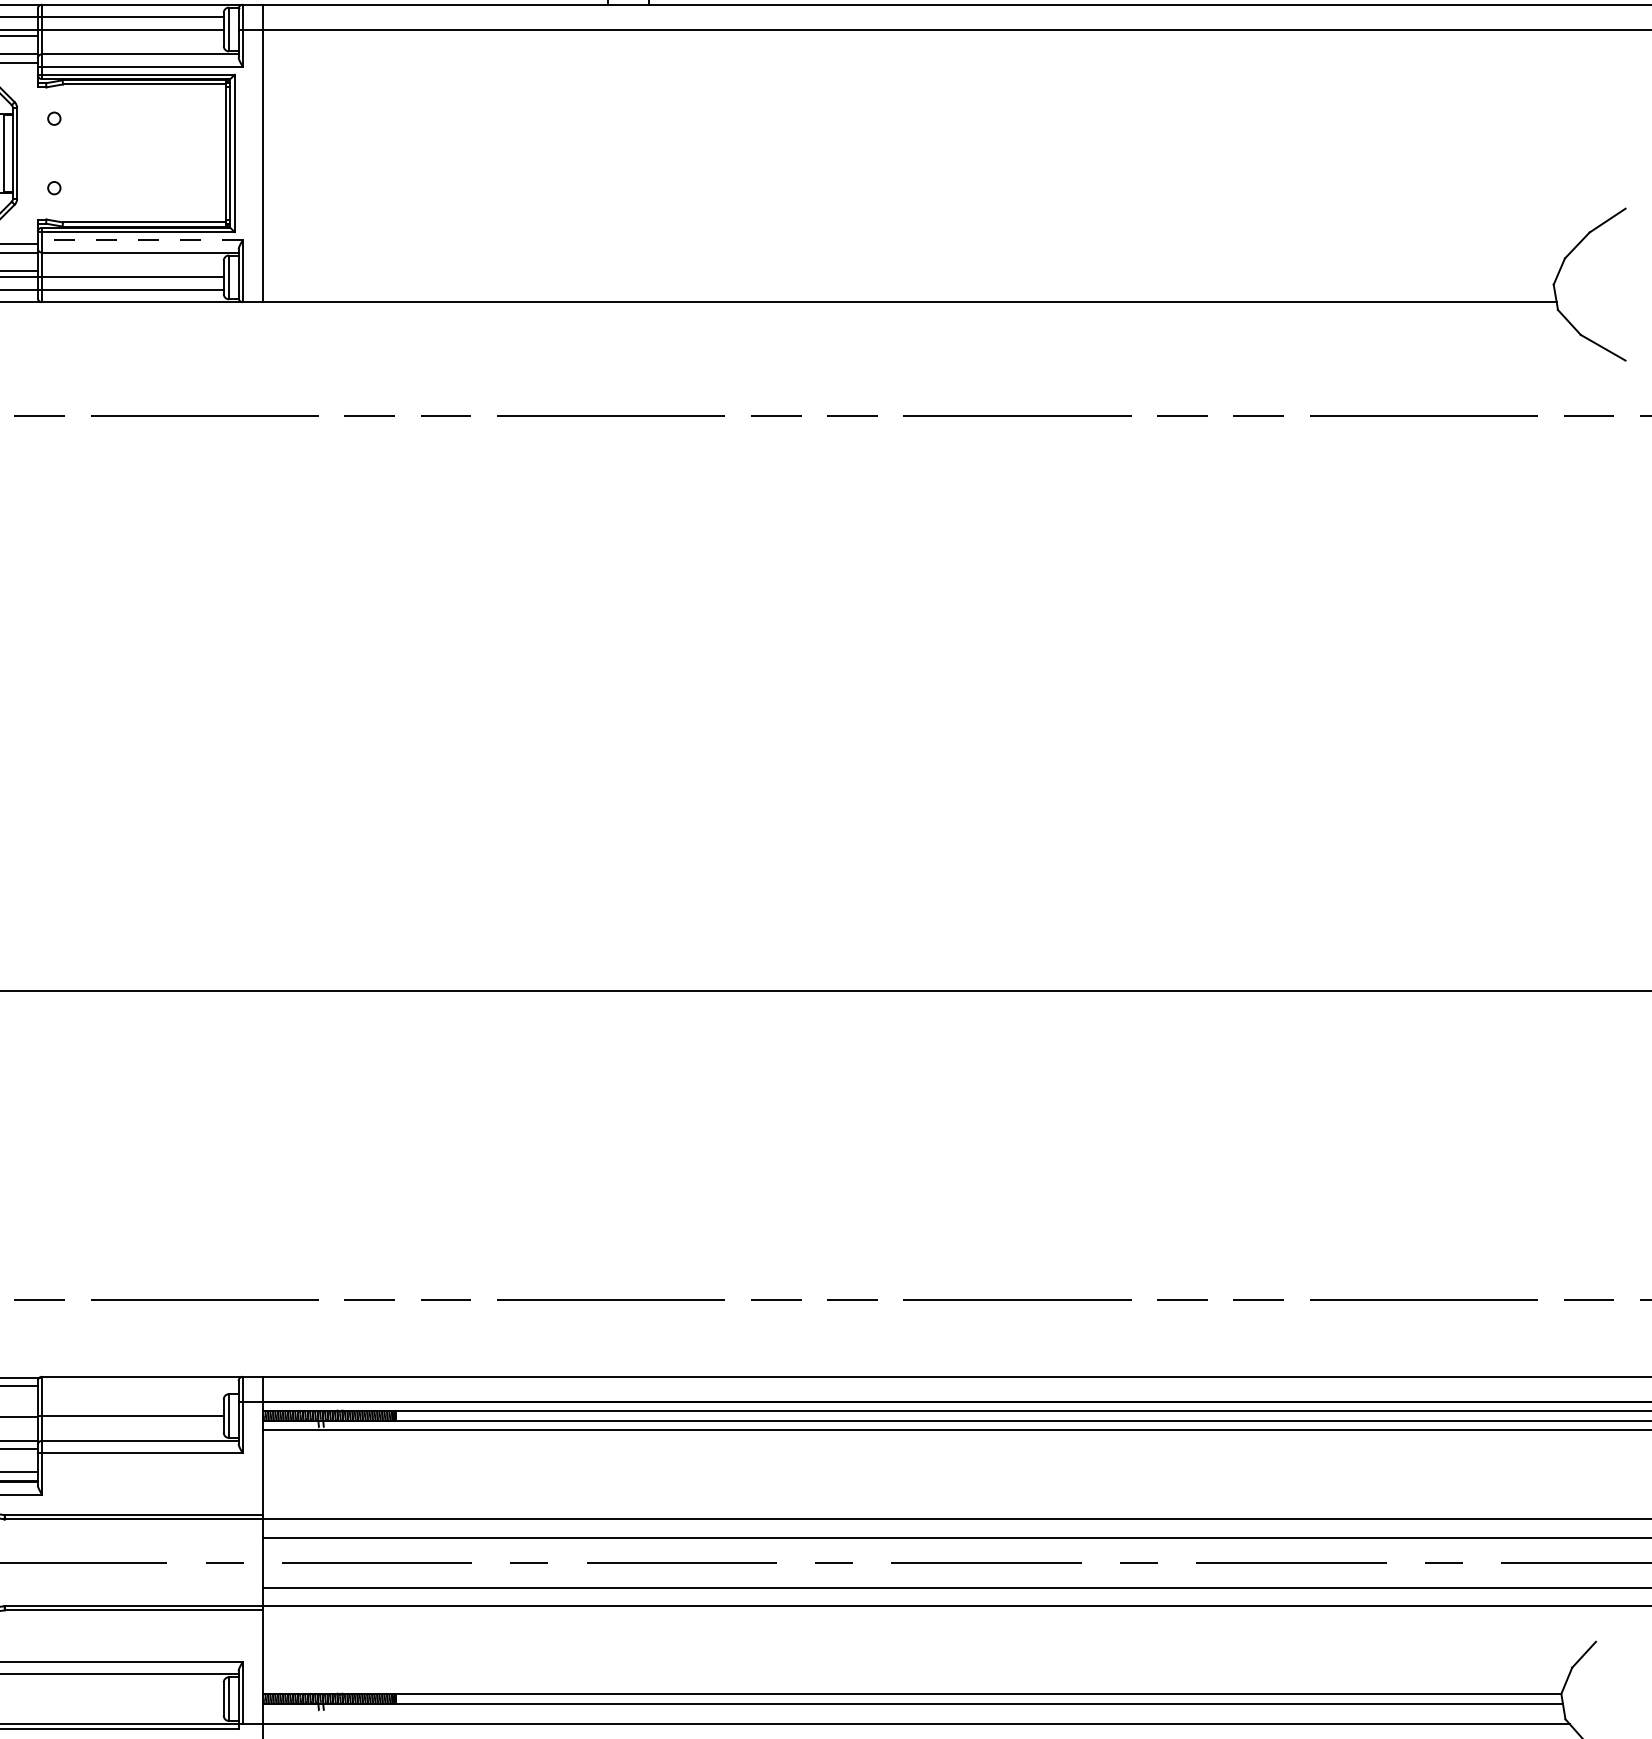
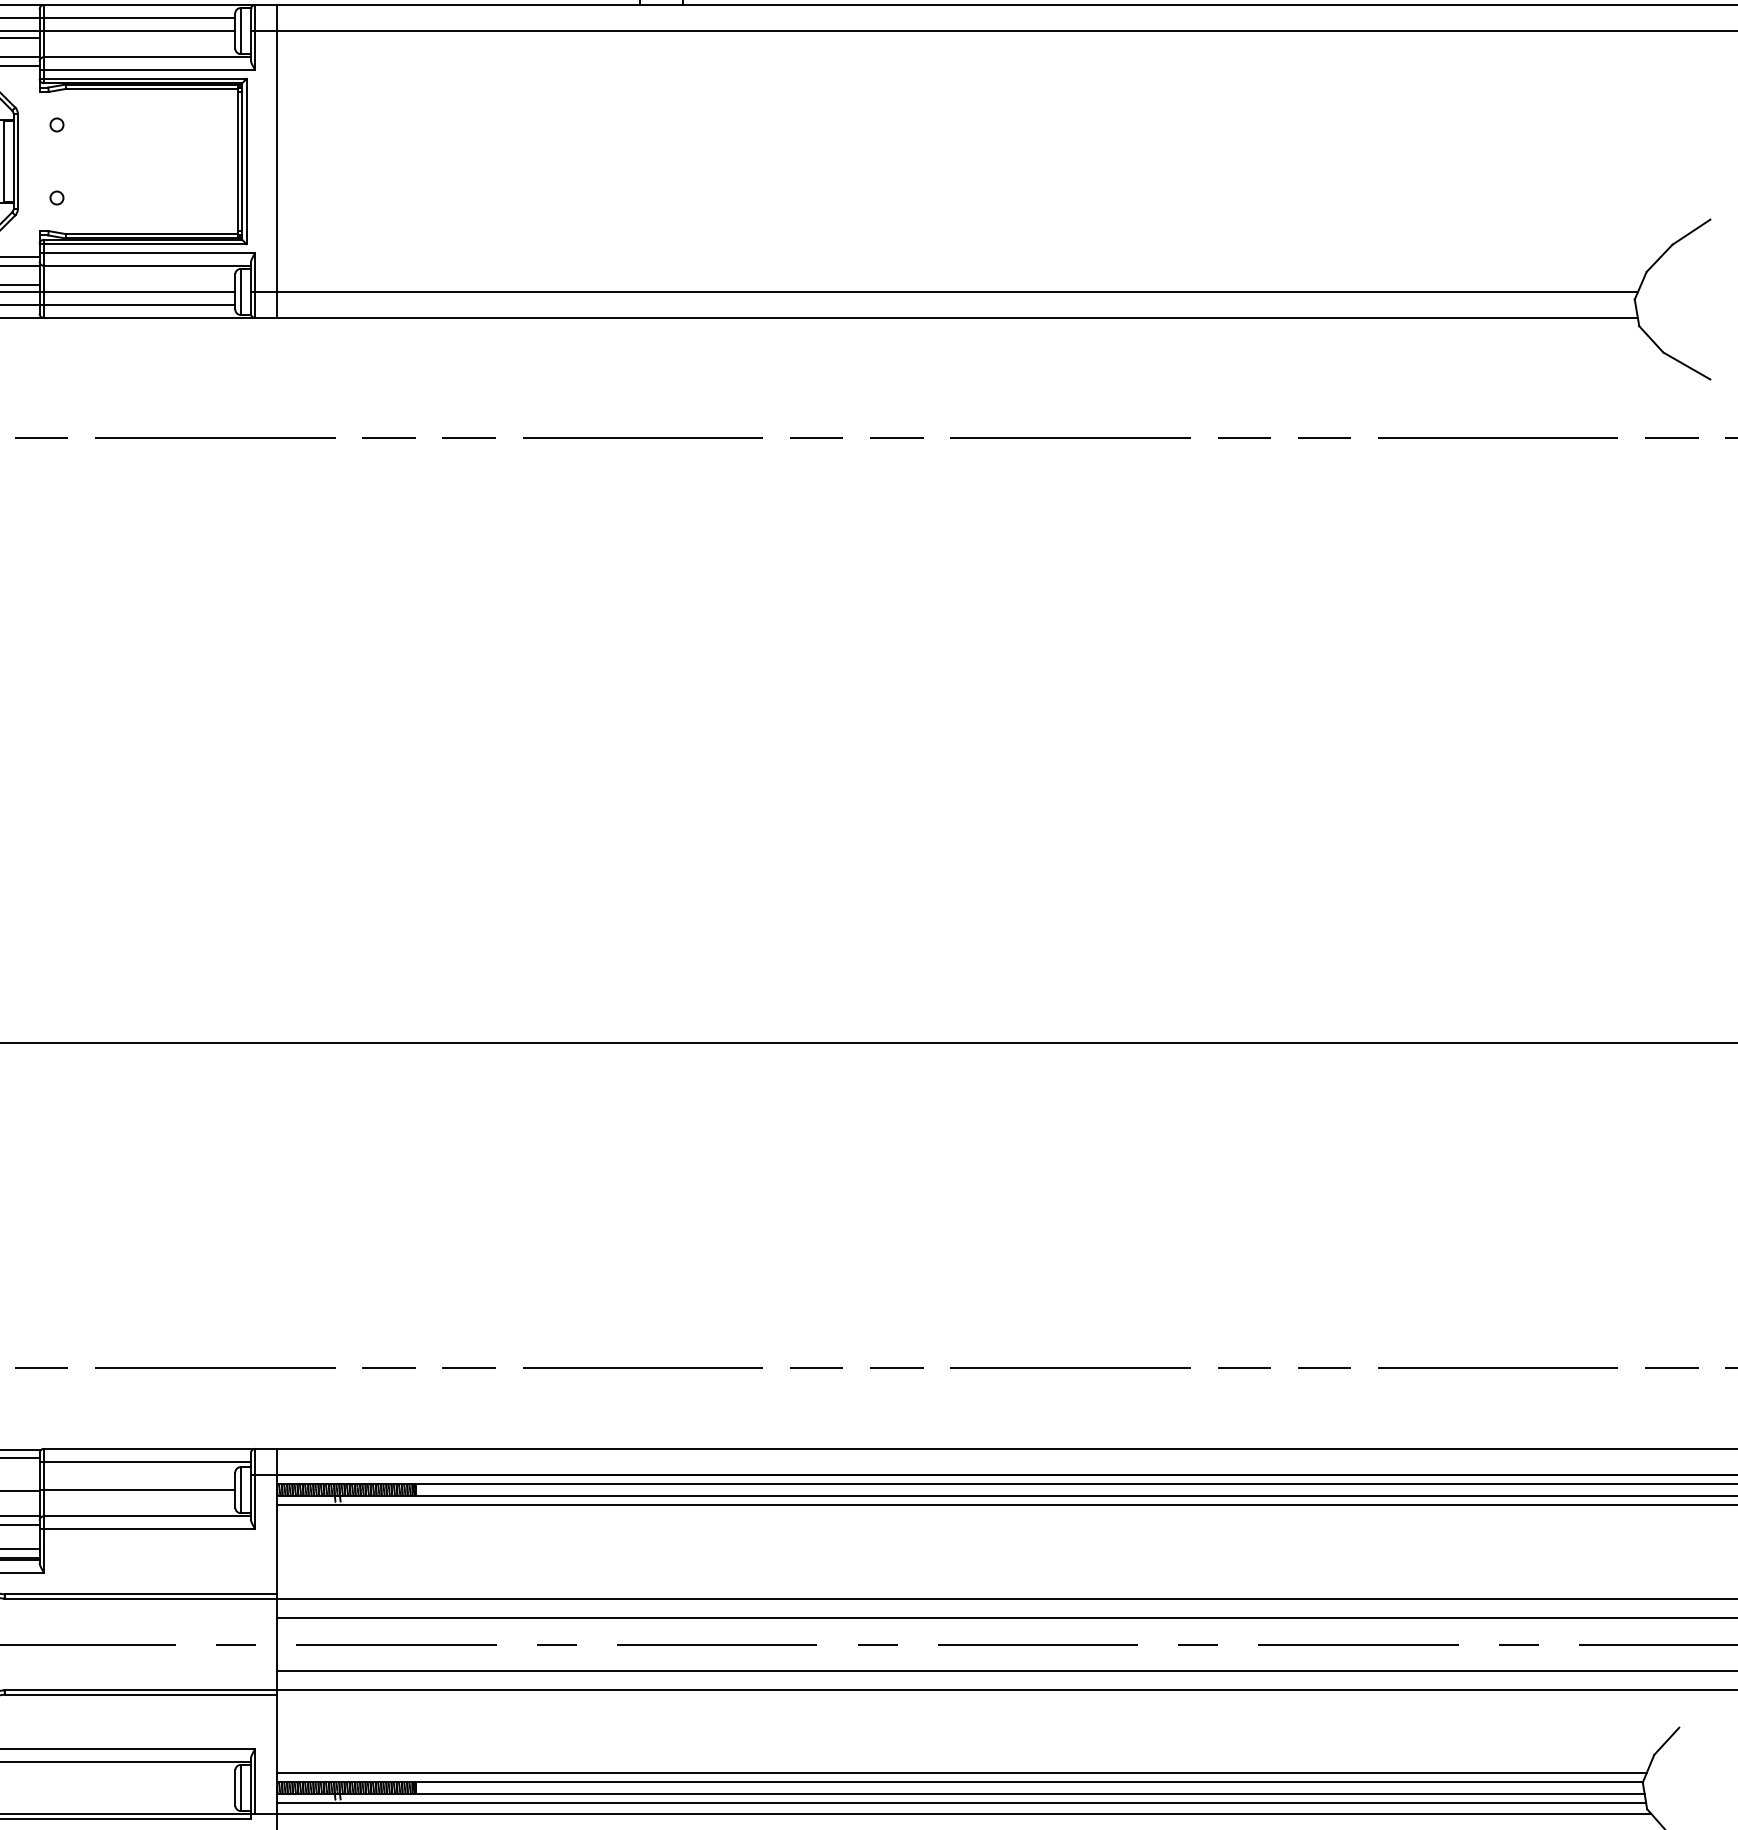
line: (139, 240) -> (146, 253), dashed -> solid
line: (897, 277) -> (944, 292), added
line: (137, 1389) -> (144, 1462), added
line: (914, 1684) -> (962, 1772), added
line: (913, 1713) -> (961, 1803), added

